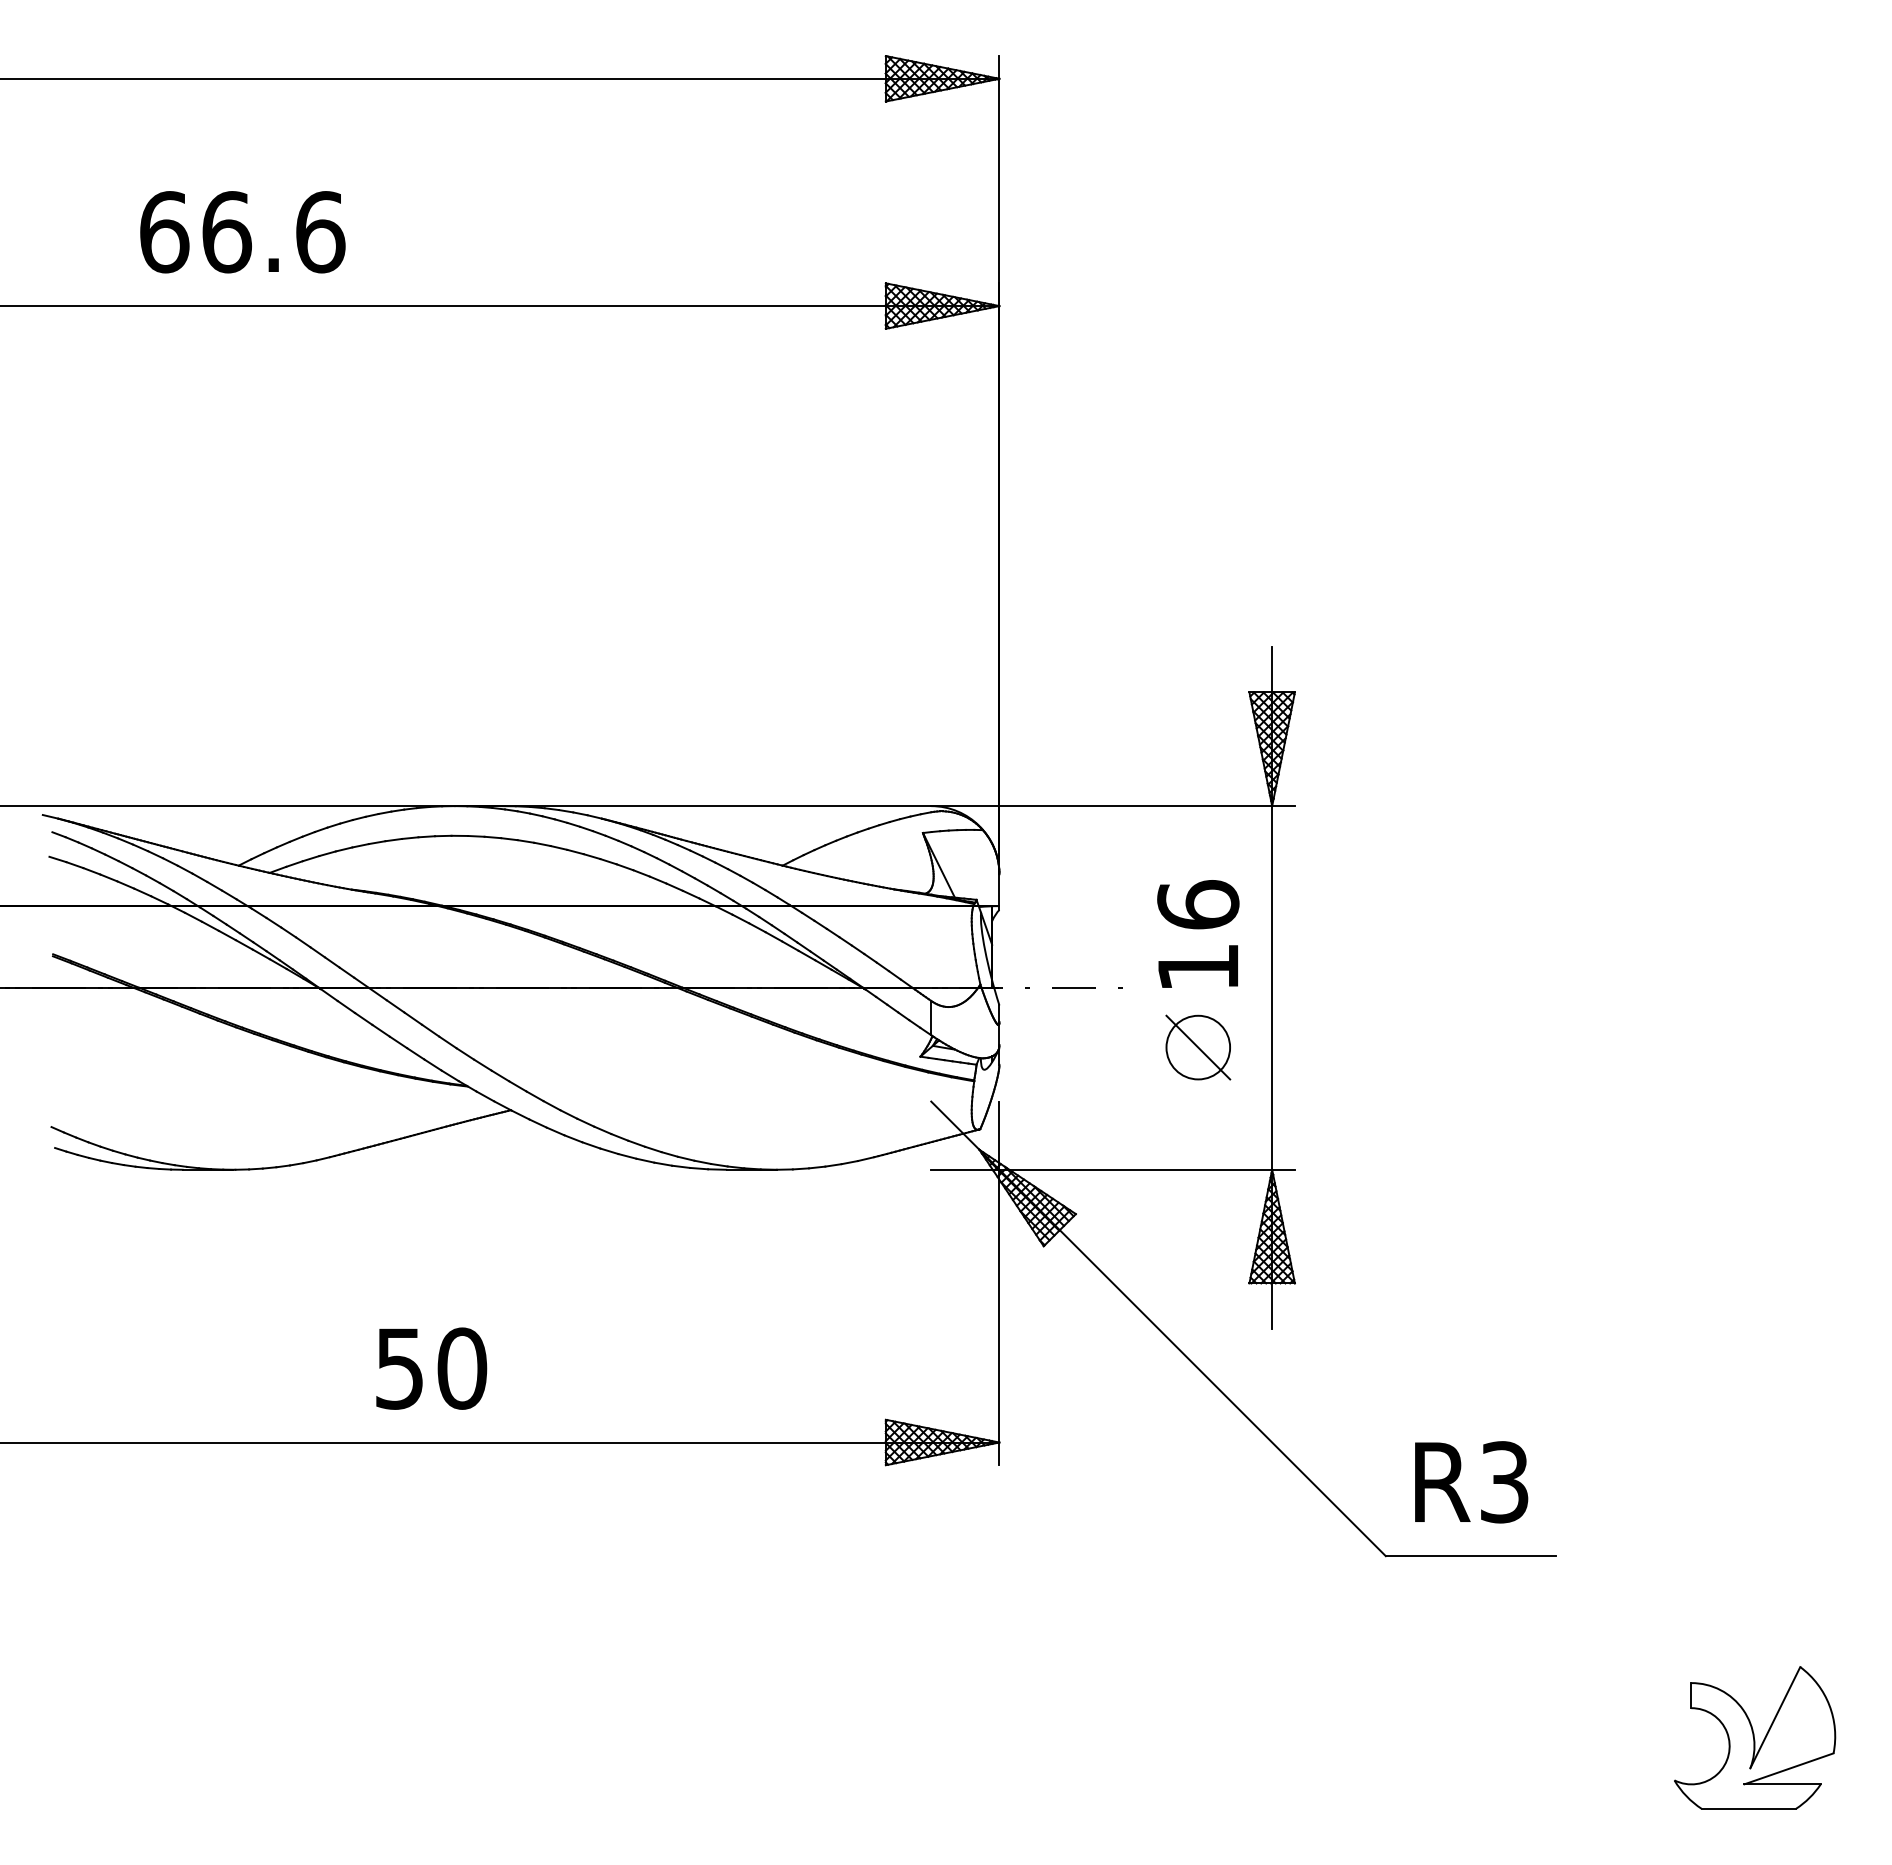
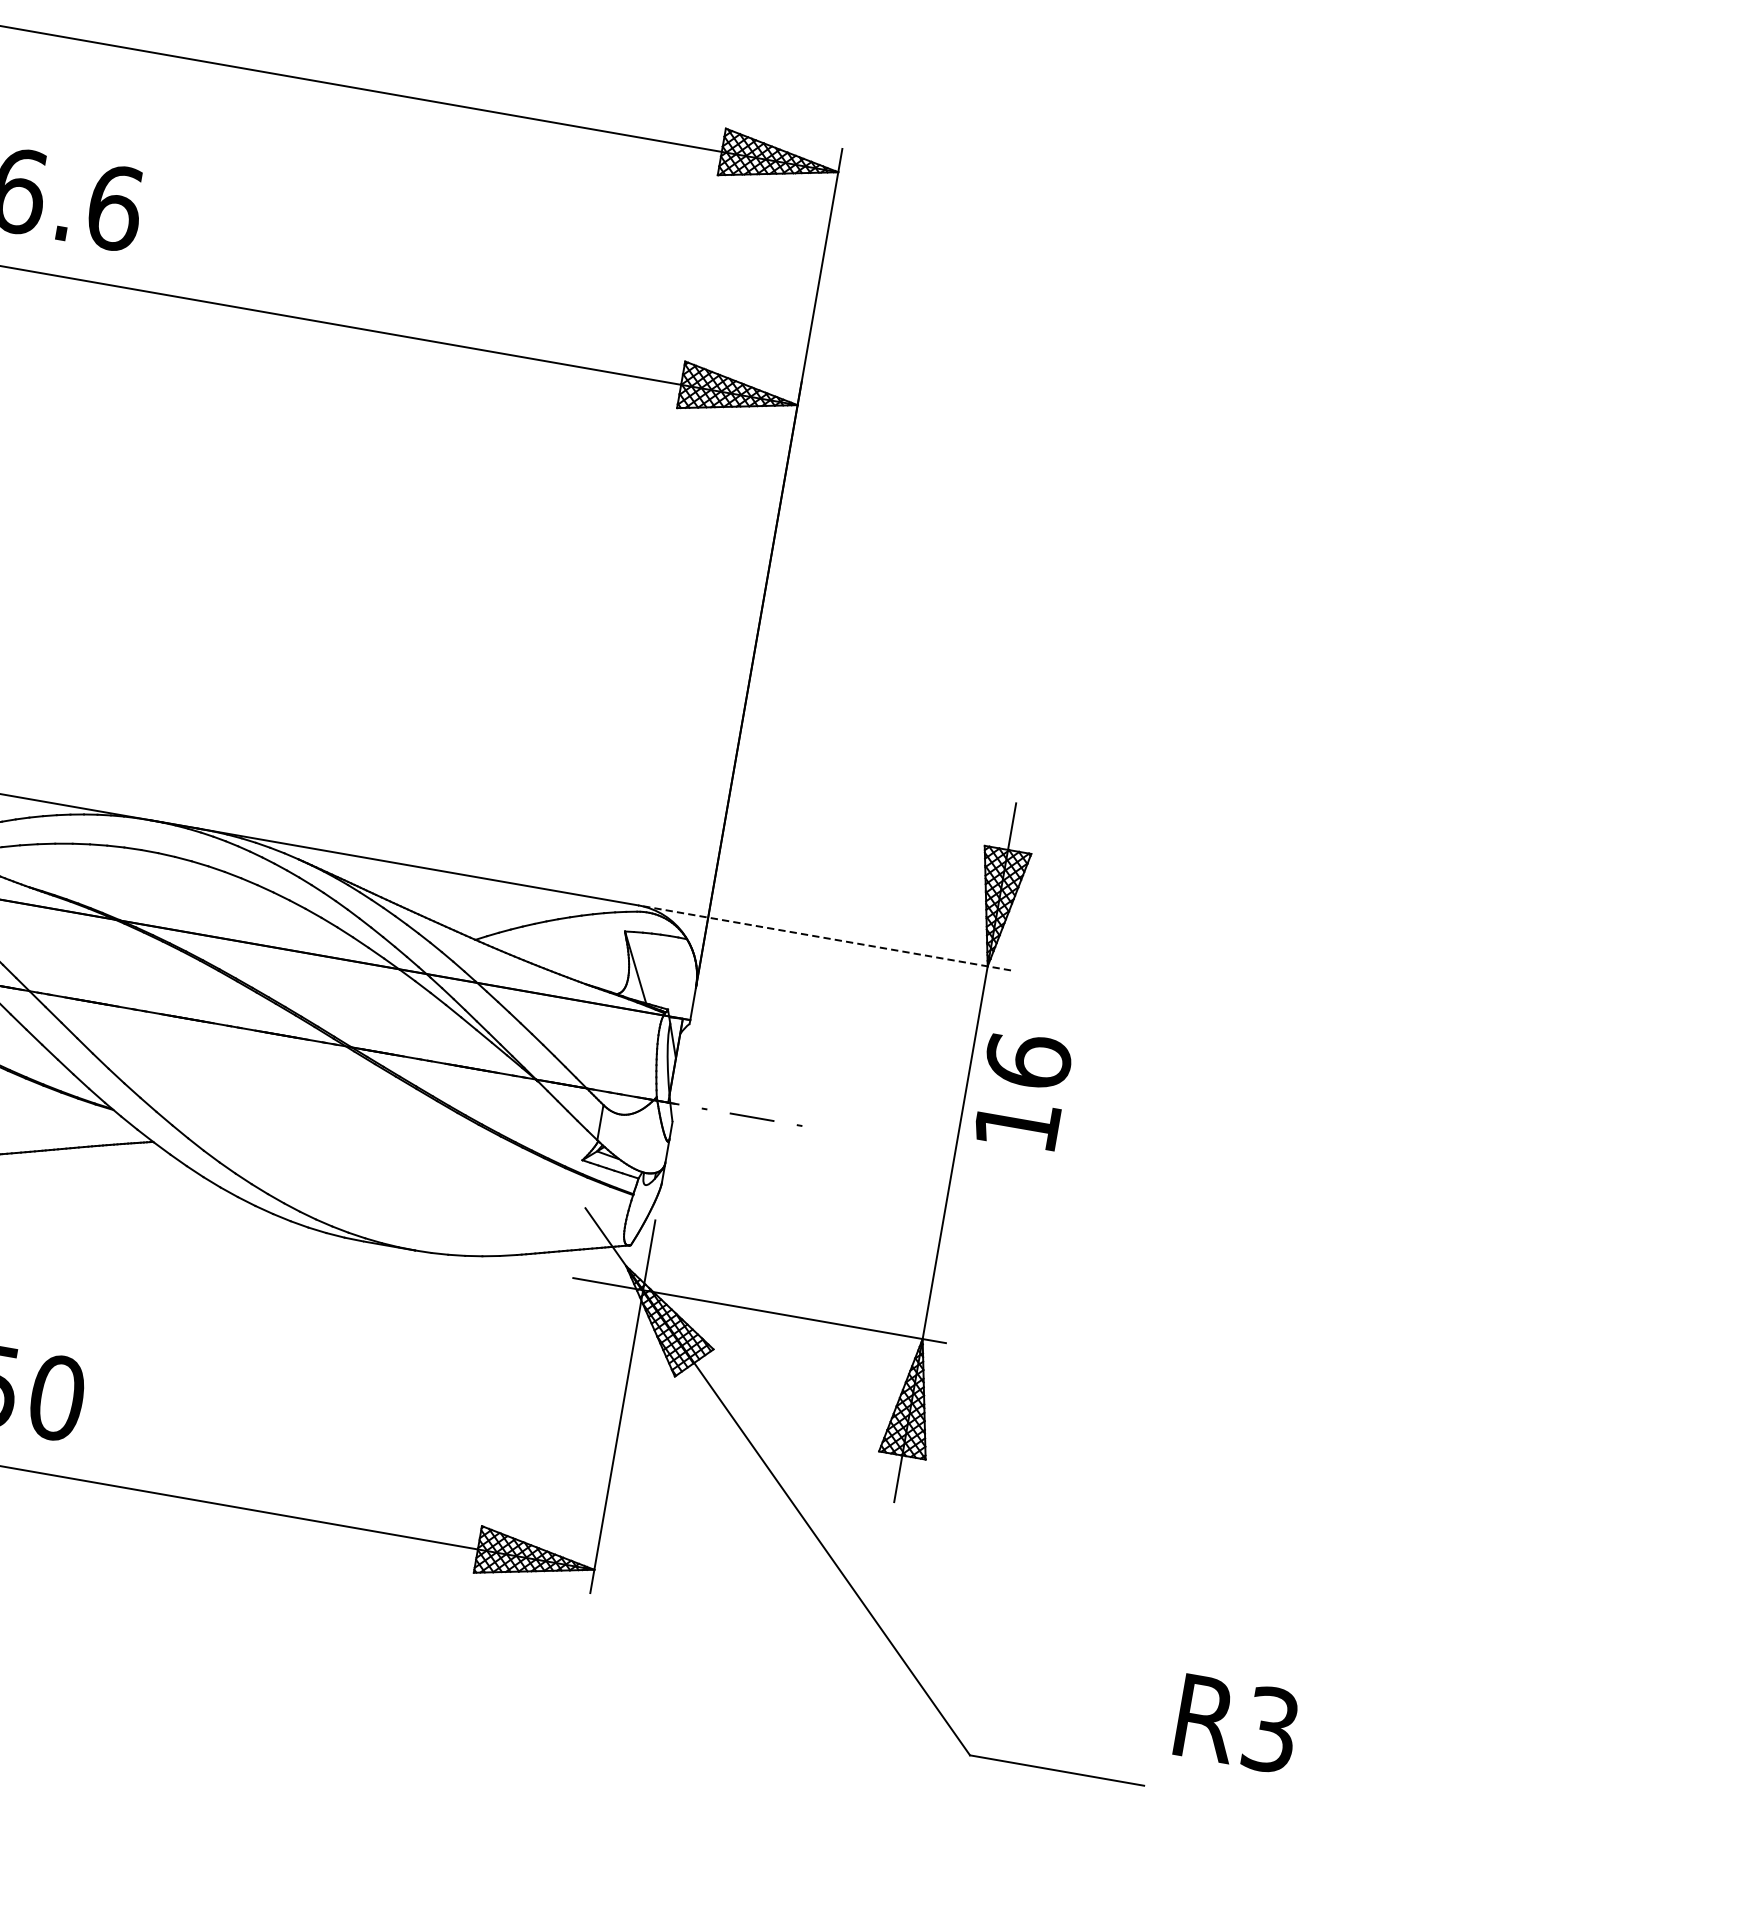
line: (1113, 806) -> (825, 938), solid -> dashed
text: (1198, 933) -> (1023, 1090), moved
part: (1198, 1047) -> (869, 1200), removed
text: (1471, 1482) -> (1237, 1724), moved

